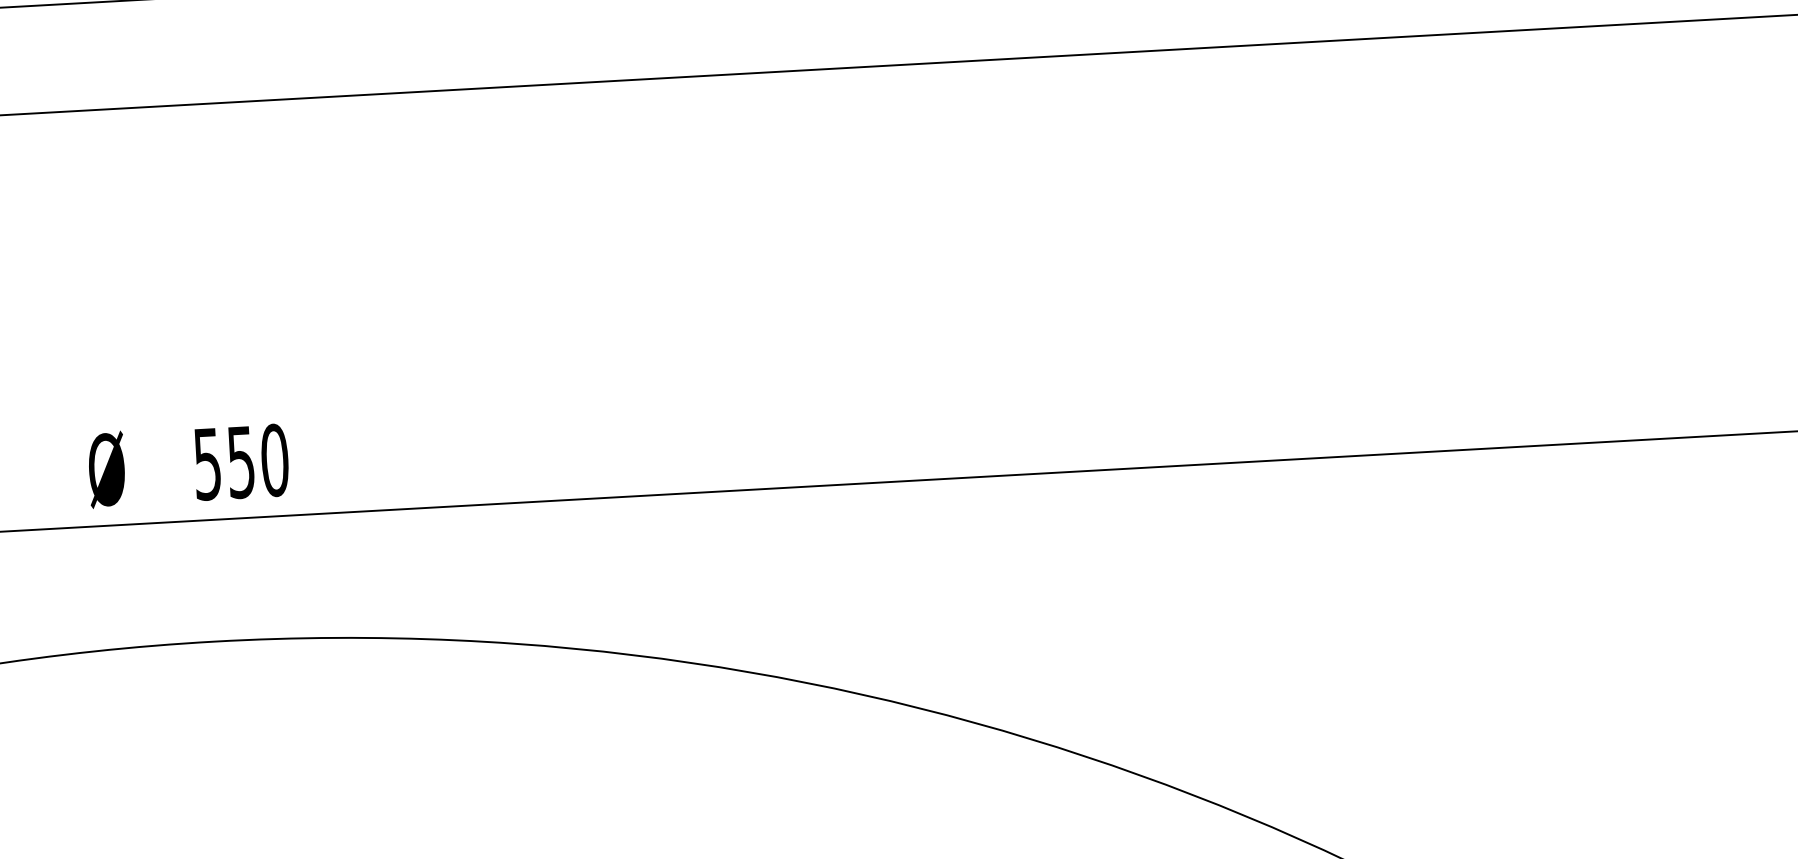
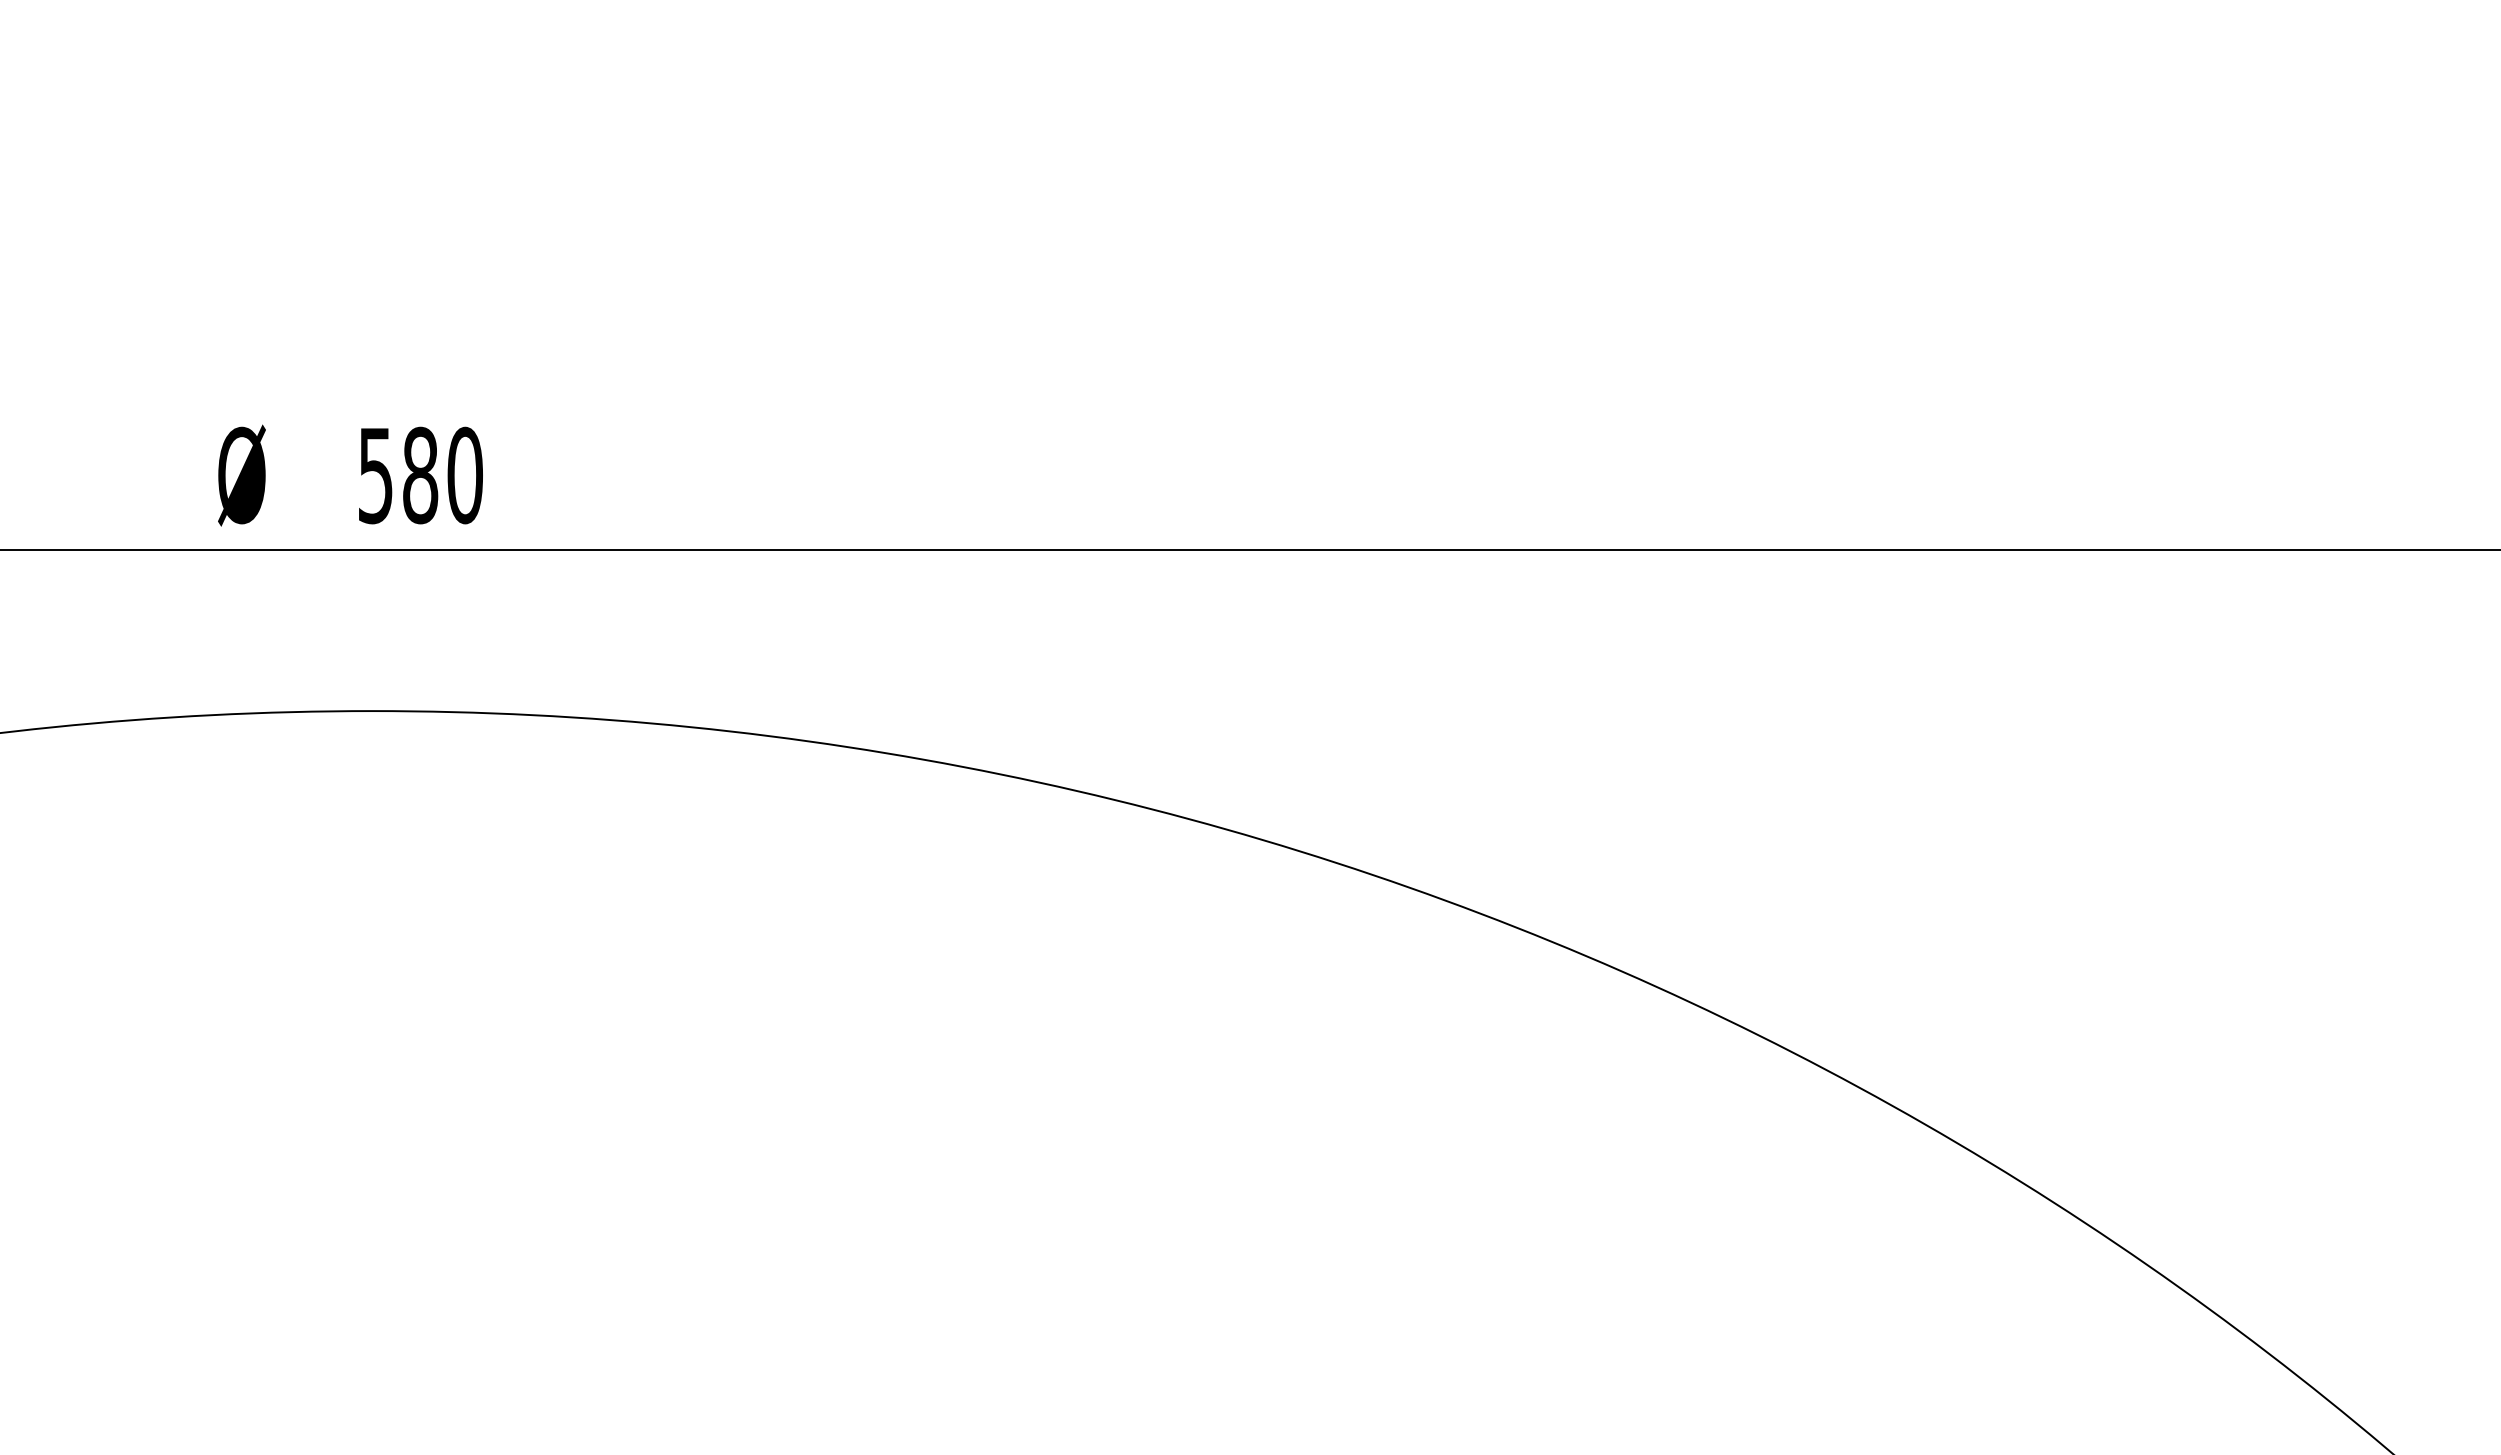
text: (241, 462) -> (420, 475), 550 -> 580

